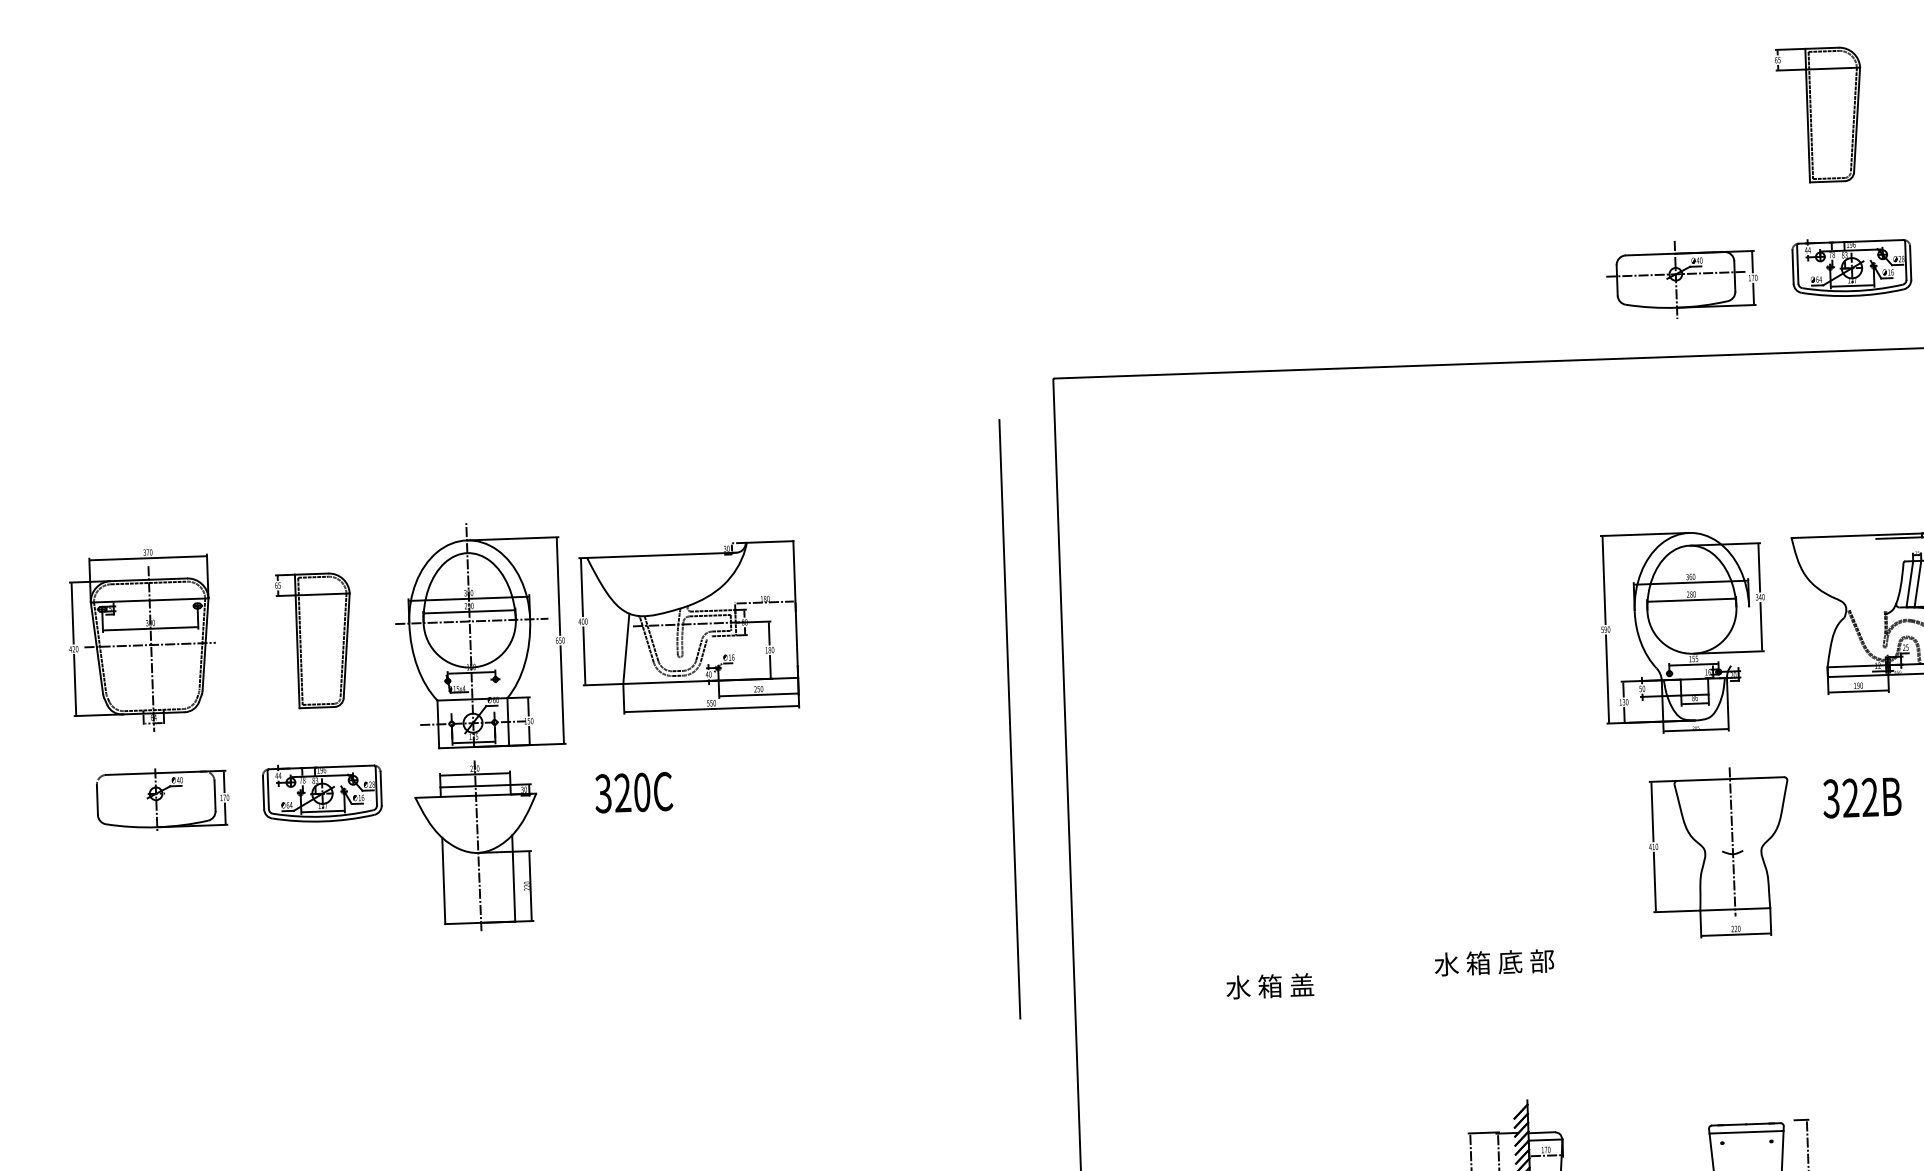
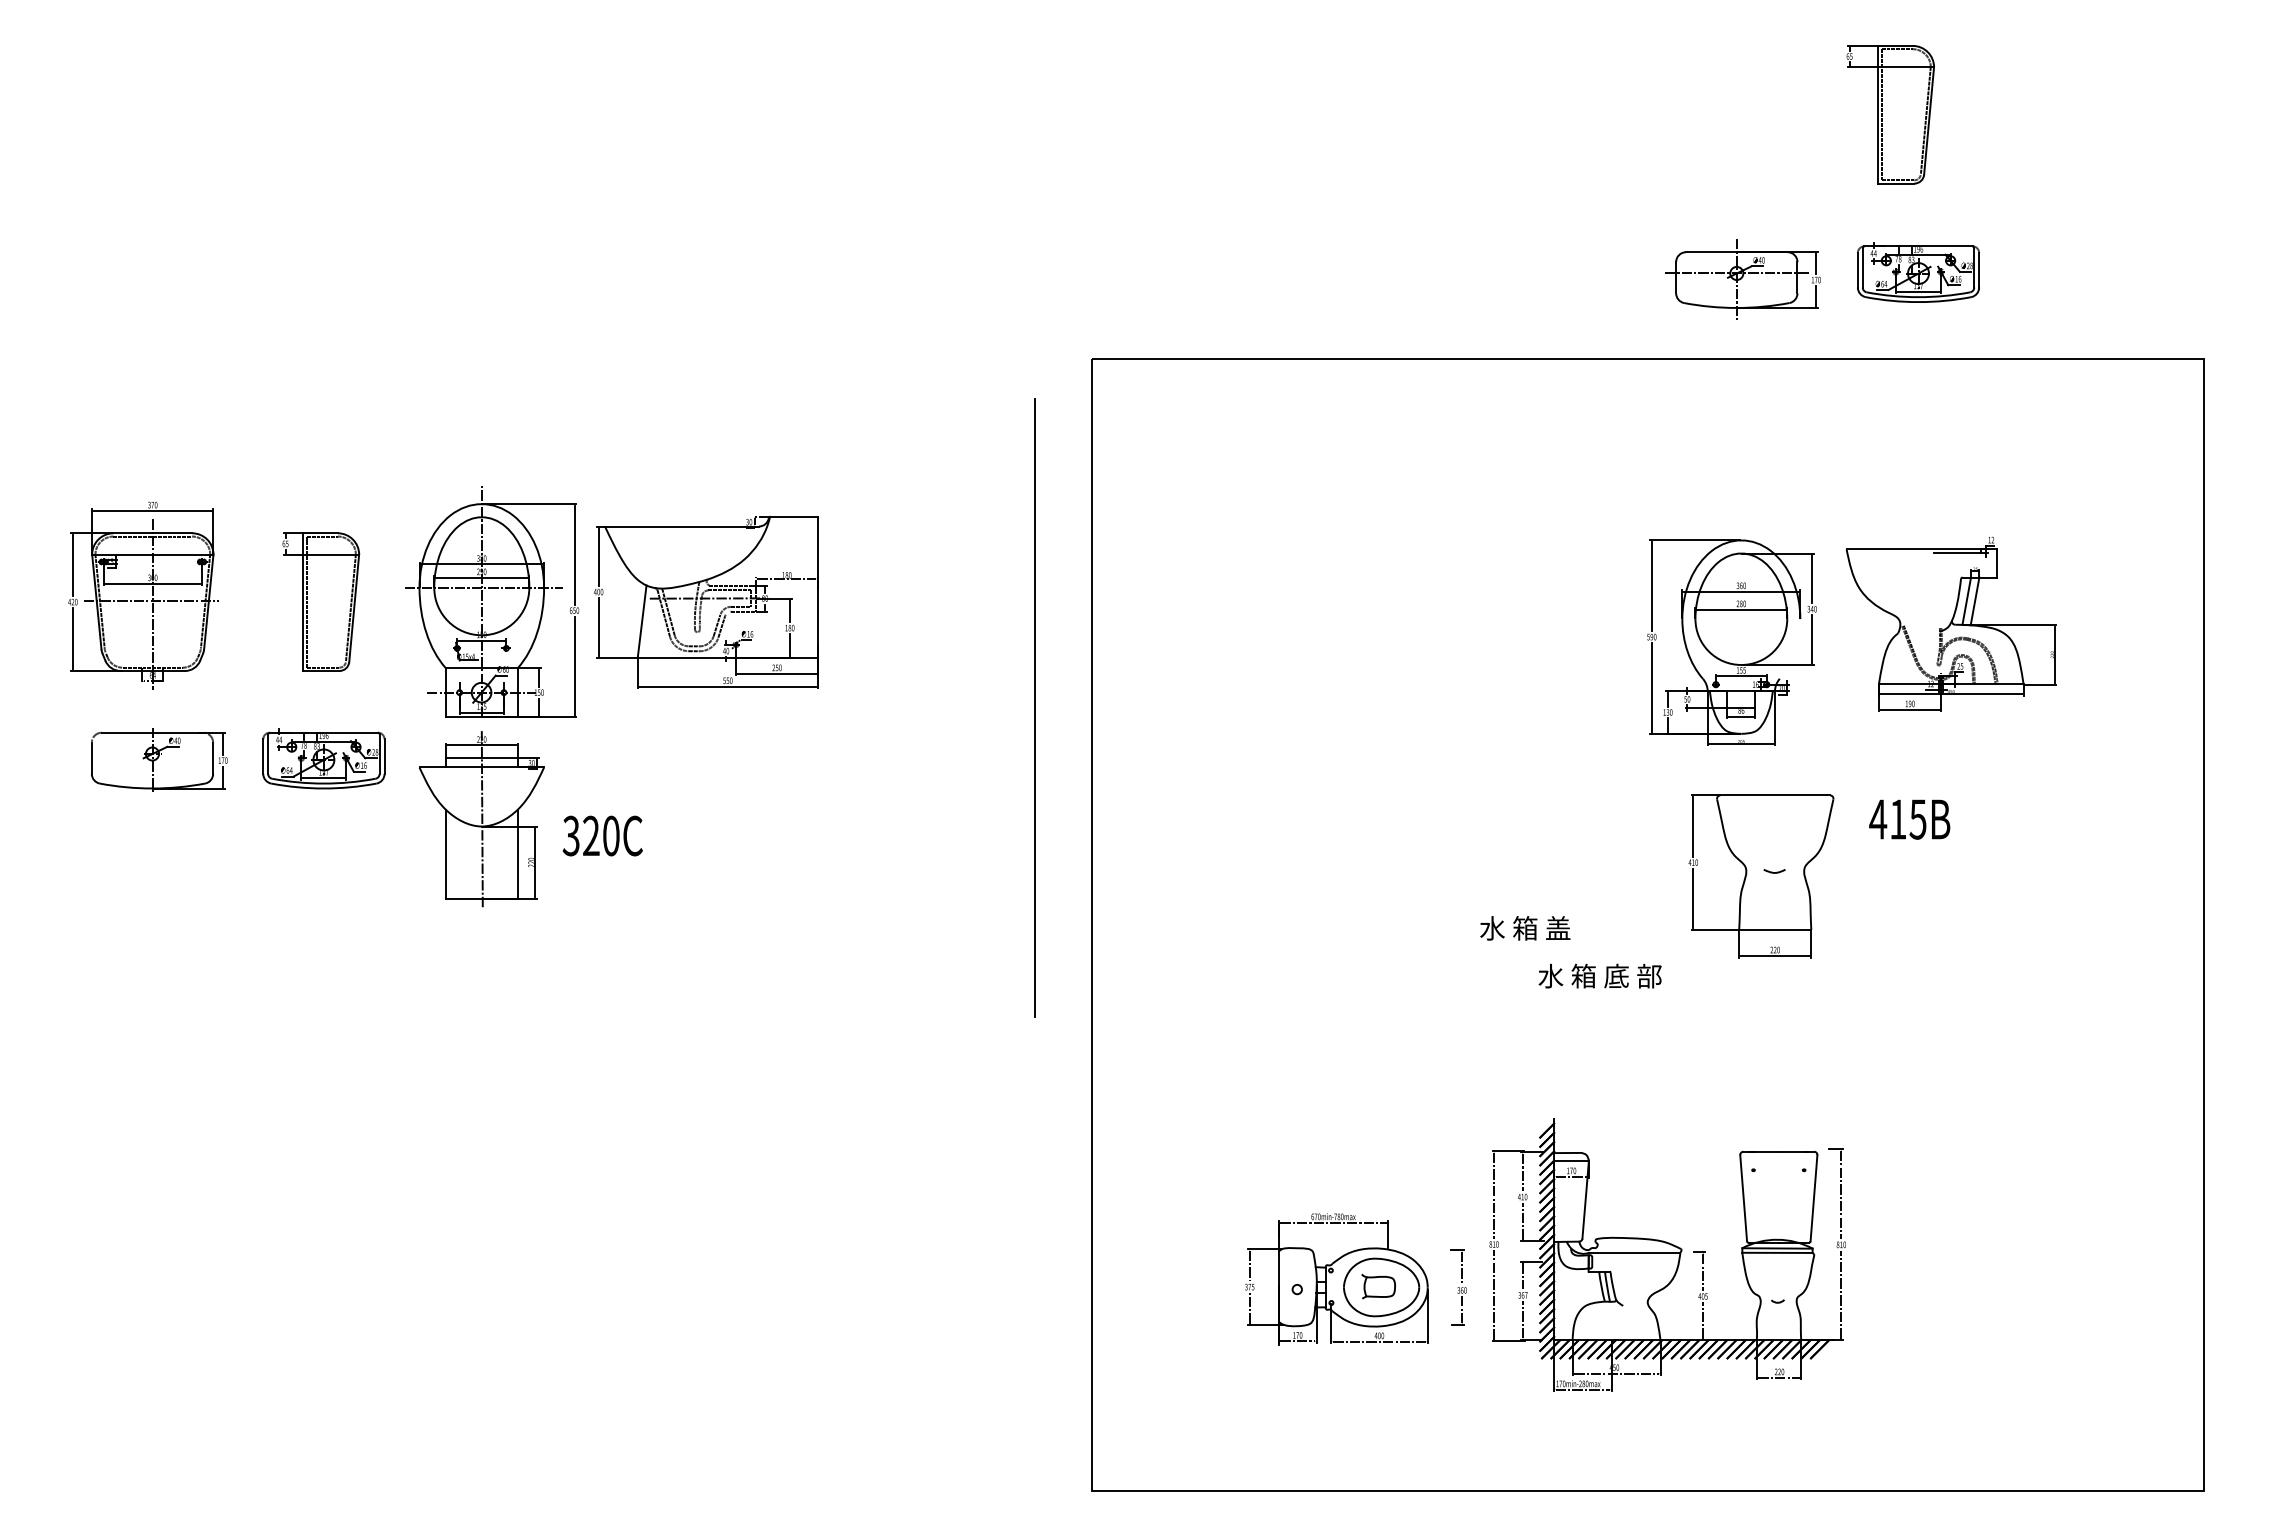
text: (633, 792) -> (602, 835), moved
text: (1850, 798) -> (1897, 819), 322B -> 415B
line: (1732, 842) -> (1774, 860), removed
text: (1493, 962) -> (1599, 975), moved
text: (1270, 986) -> (1525, 928), moved
line: (1746, 1131) -> (1778, 1159), removed

